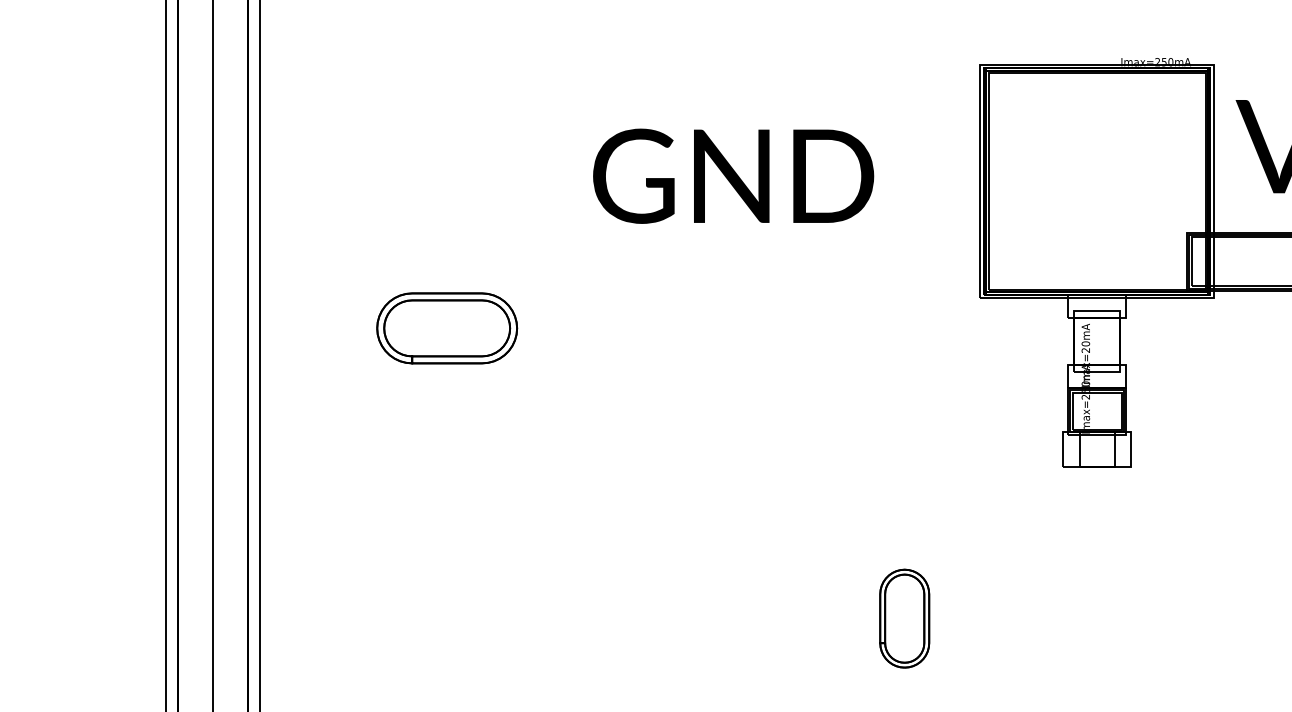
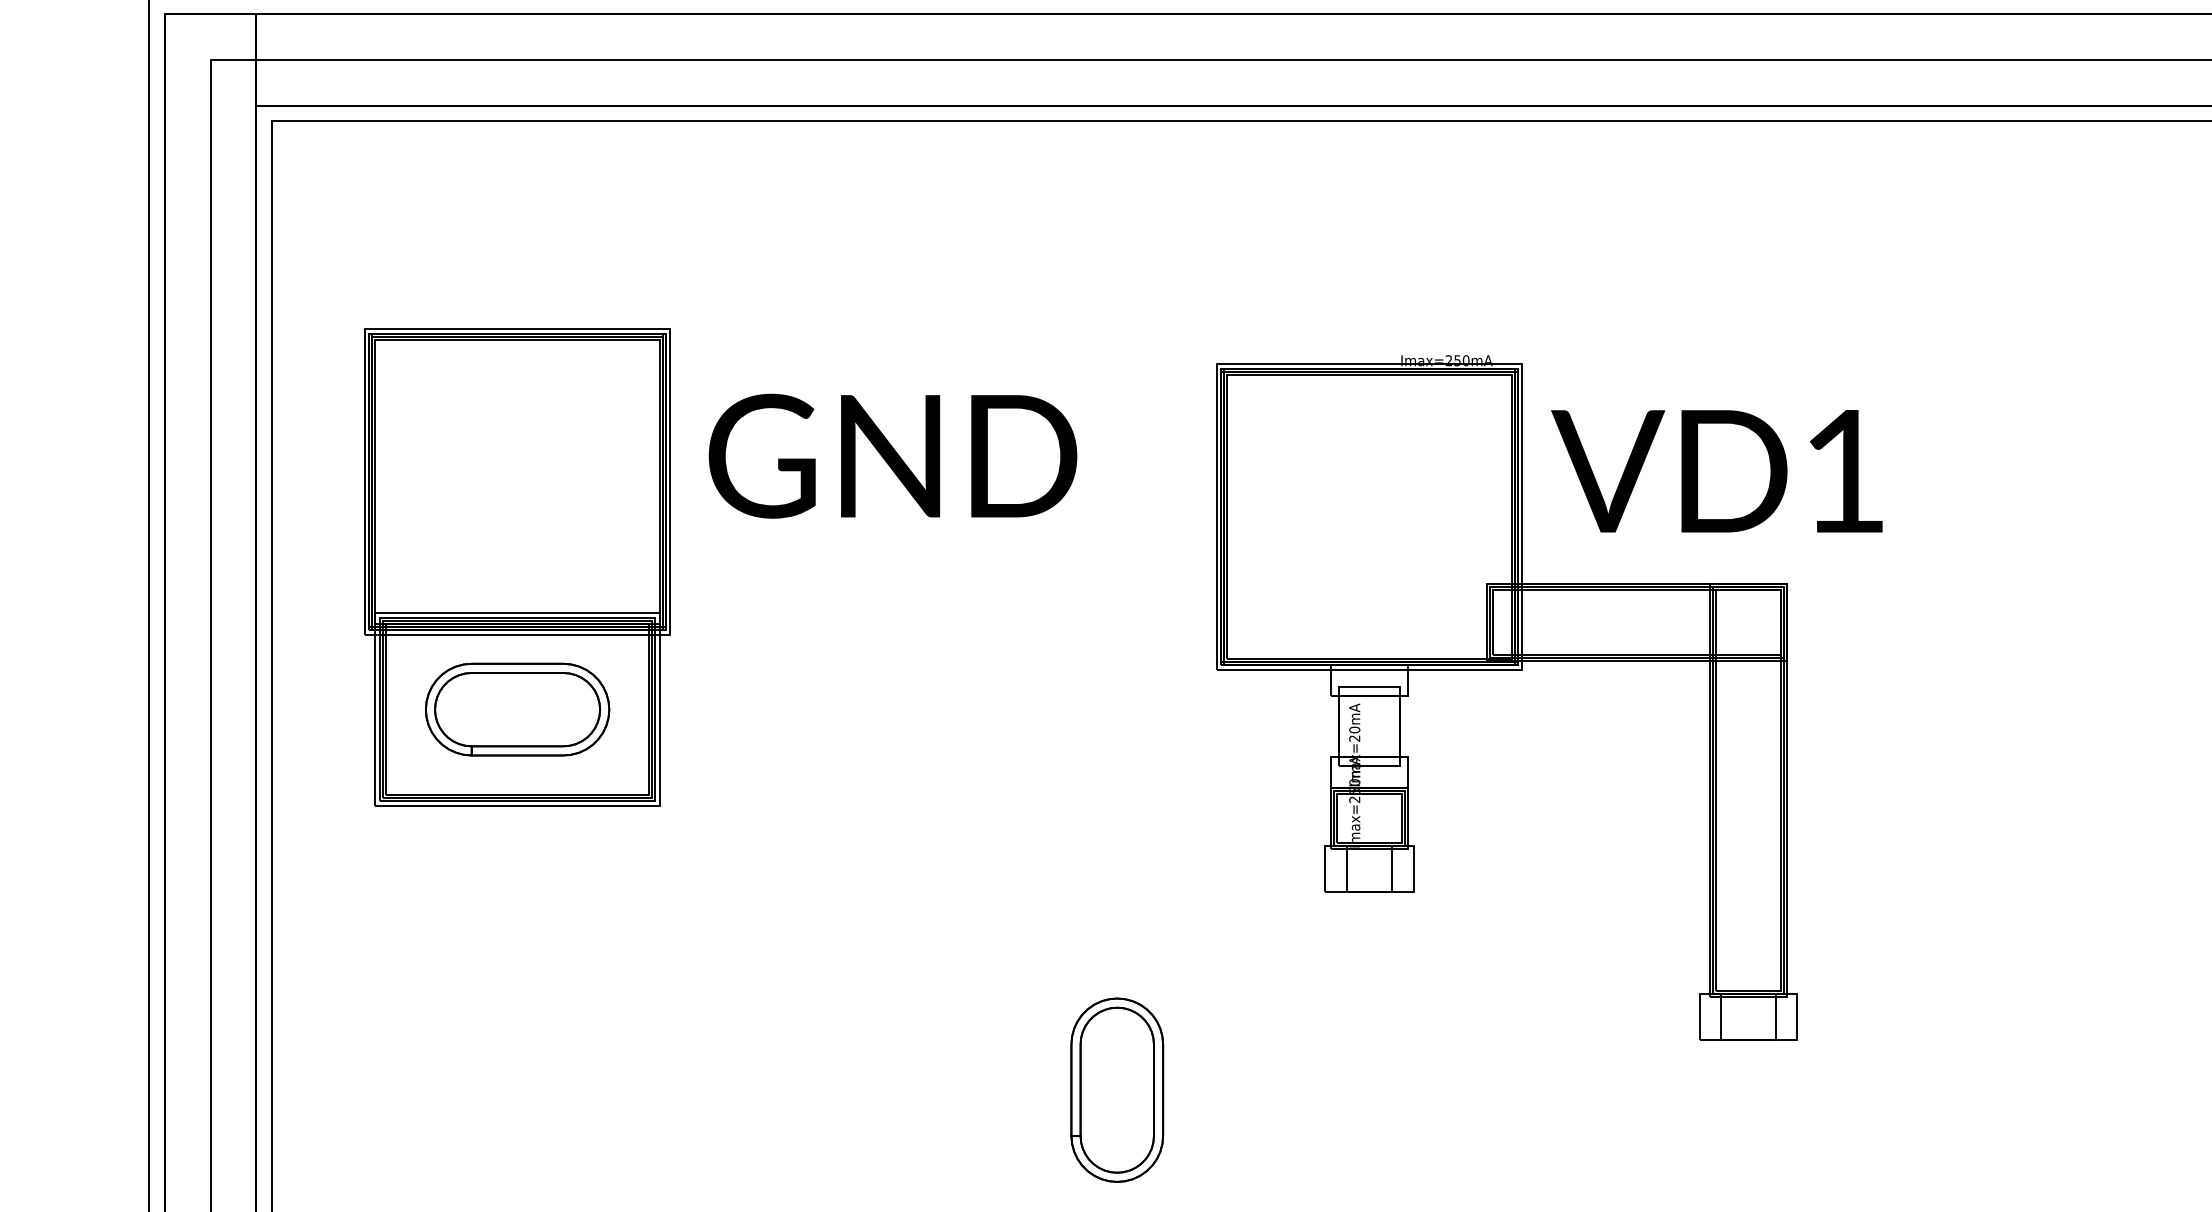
text: (733, 175) -> (892, 455), moved
part: (447, 219) -> (517, 567), added
part: (904, 618) -> (1117, 1089), size x1.43

